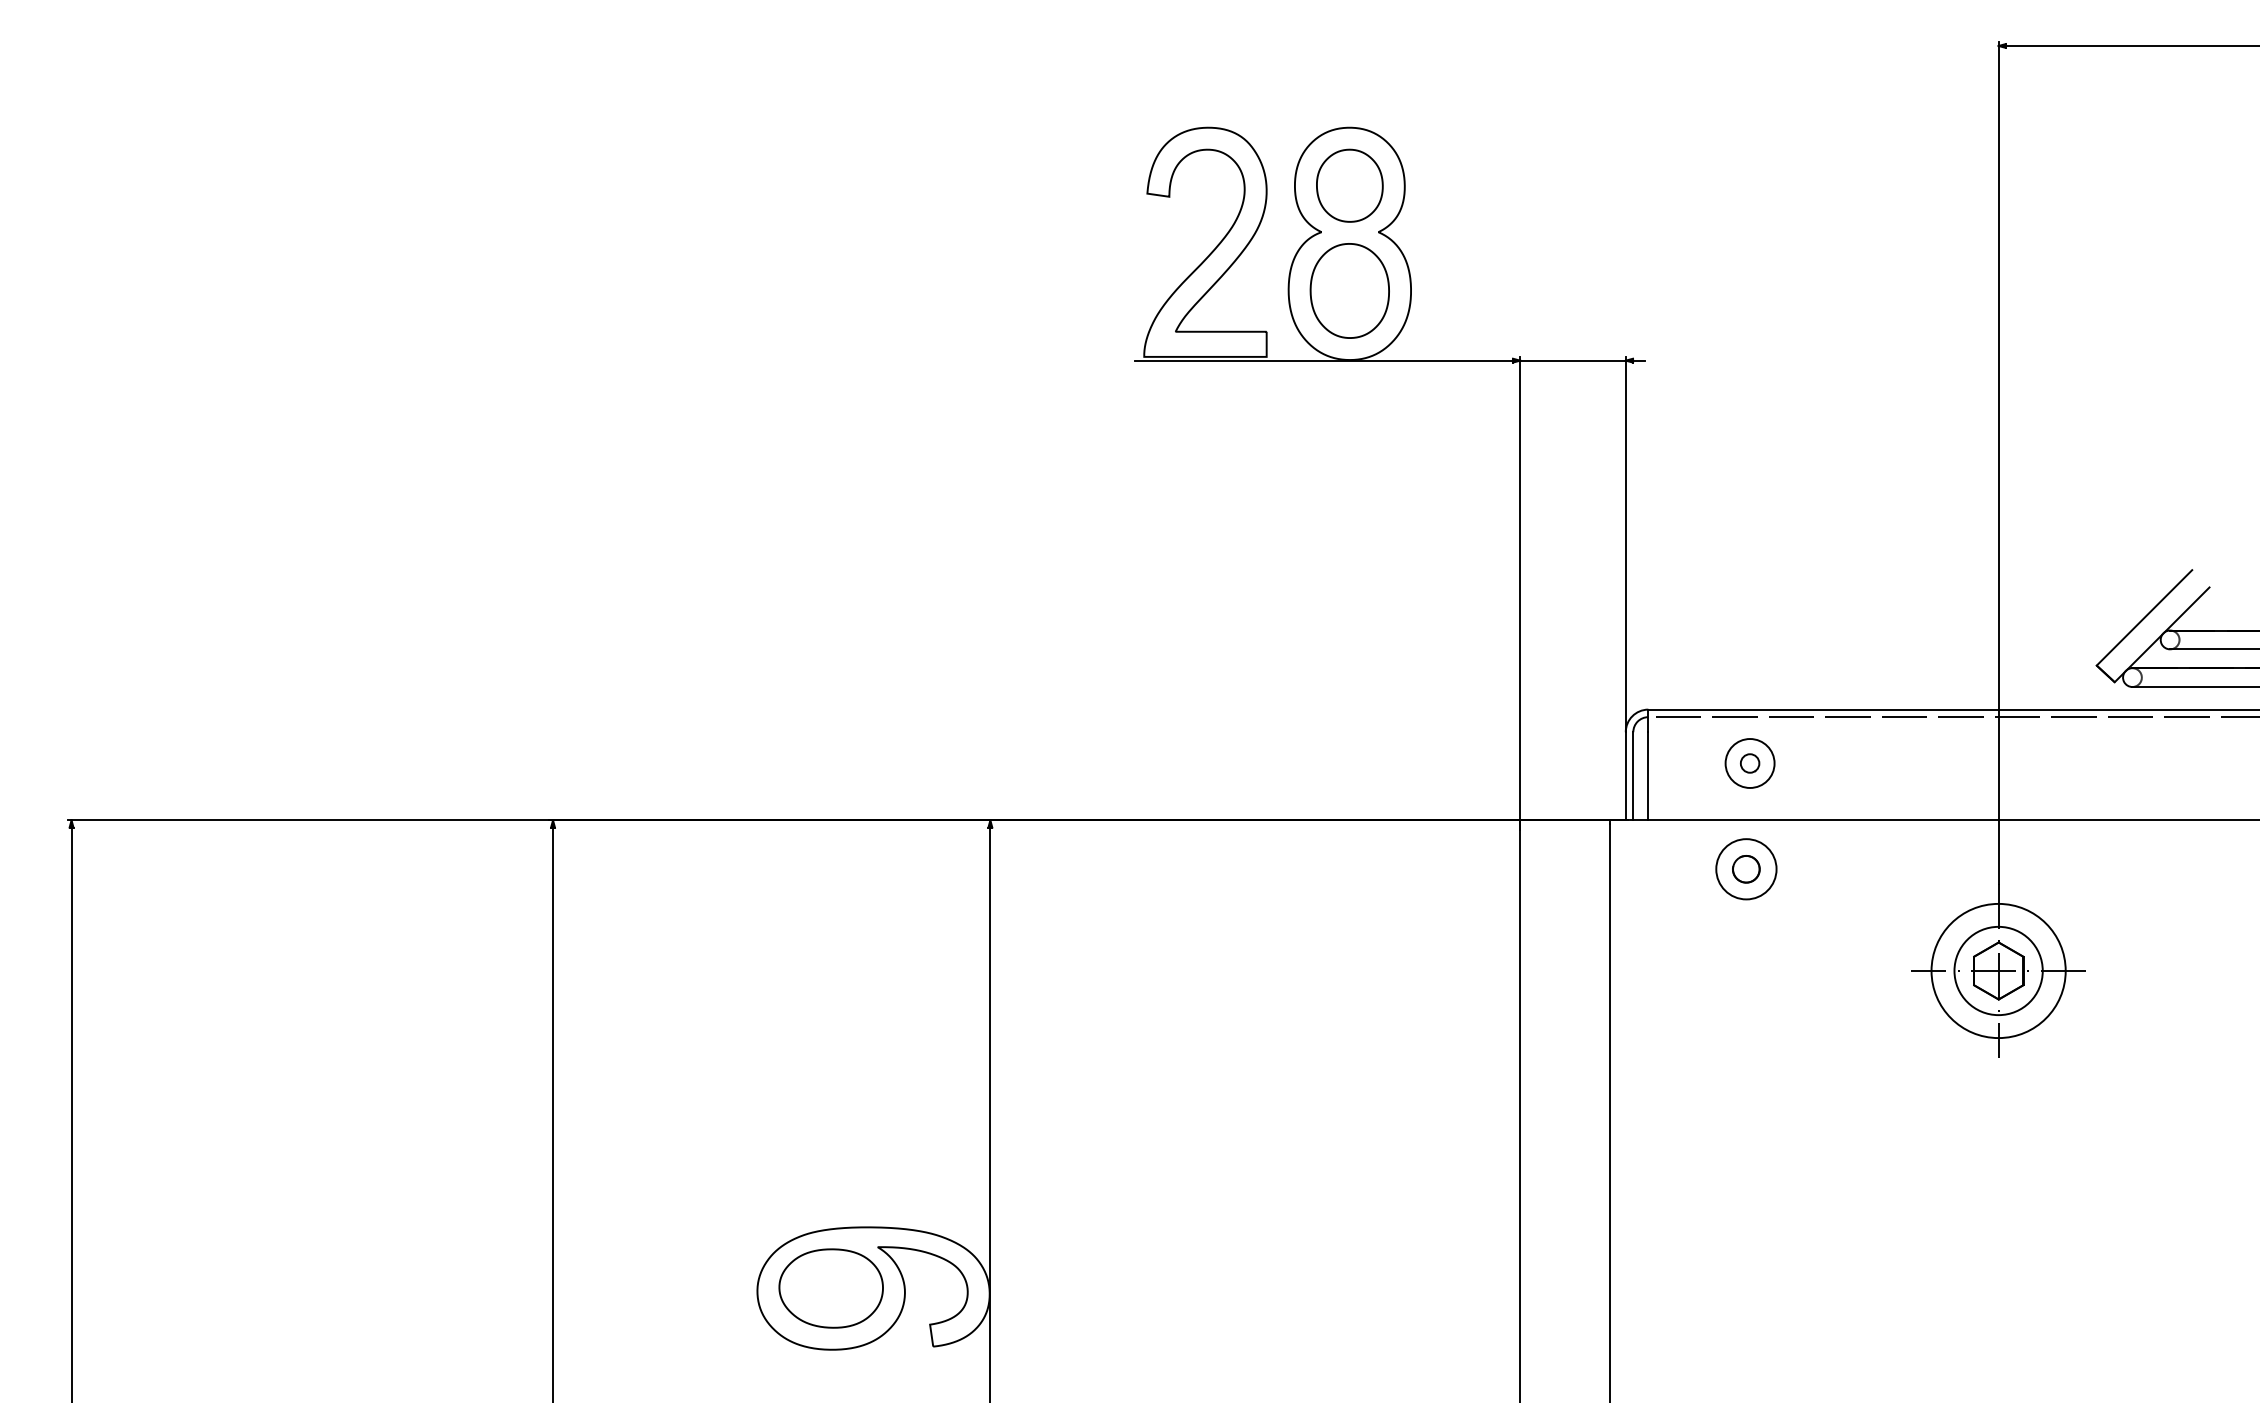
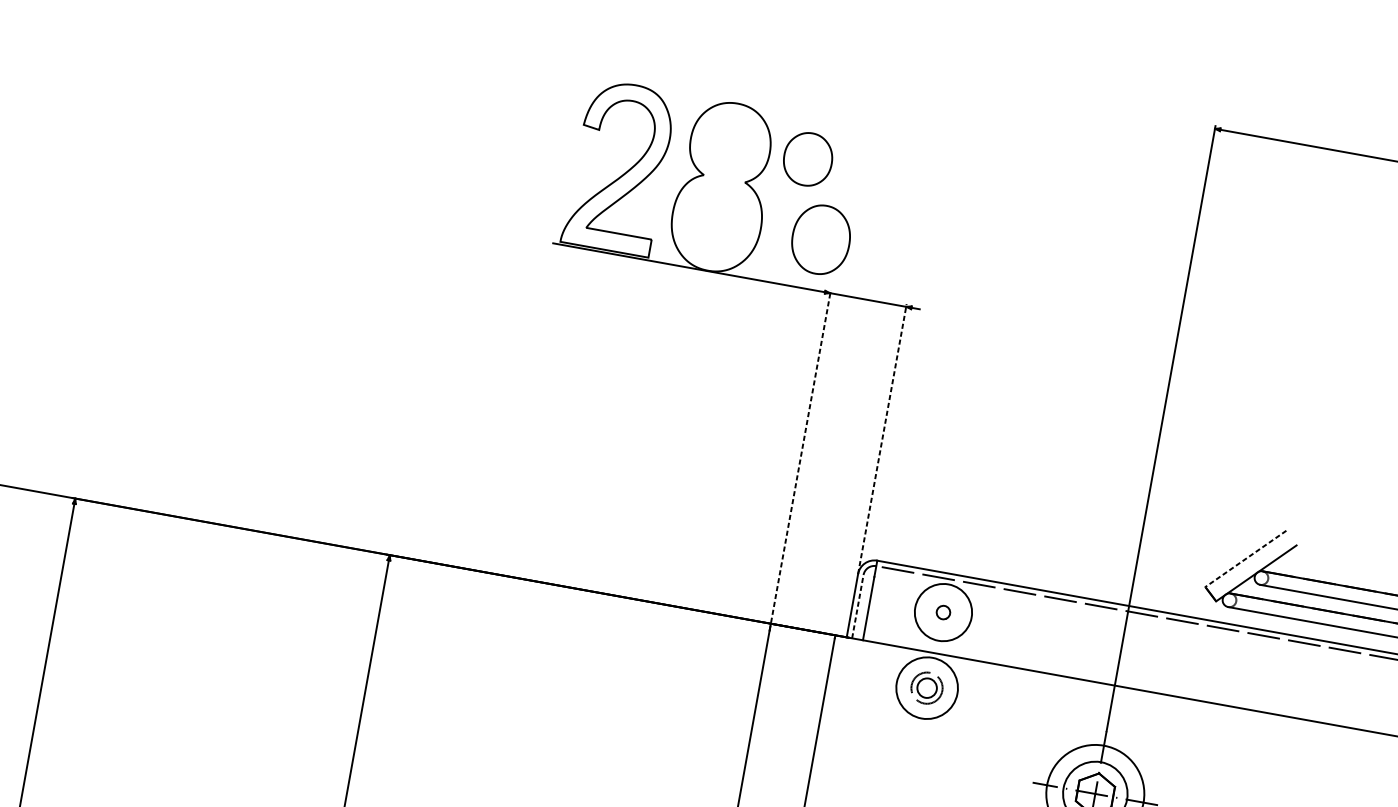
part: (1349, 185) -> (807, 159), moved
part: (1349, 290) -> (820, 239), moved
line: (1625, 544) -> (882, 439), solid -> dashed
line: (1520, 593) -> (800, 460), solid -> dashed
line: (2144, 618) -> (1245, 559), solid -> dashed
circle: (1749, 763) -> (943, 612), size x1.6
line: (1633, 775) -> (858, 606), solid -> dashed
circle: (1745, 868) -> (926, 687), size x1.6
circle: (1746, 869) -> (927, 688), size x1.4

